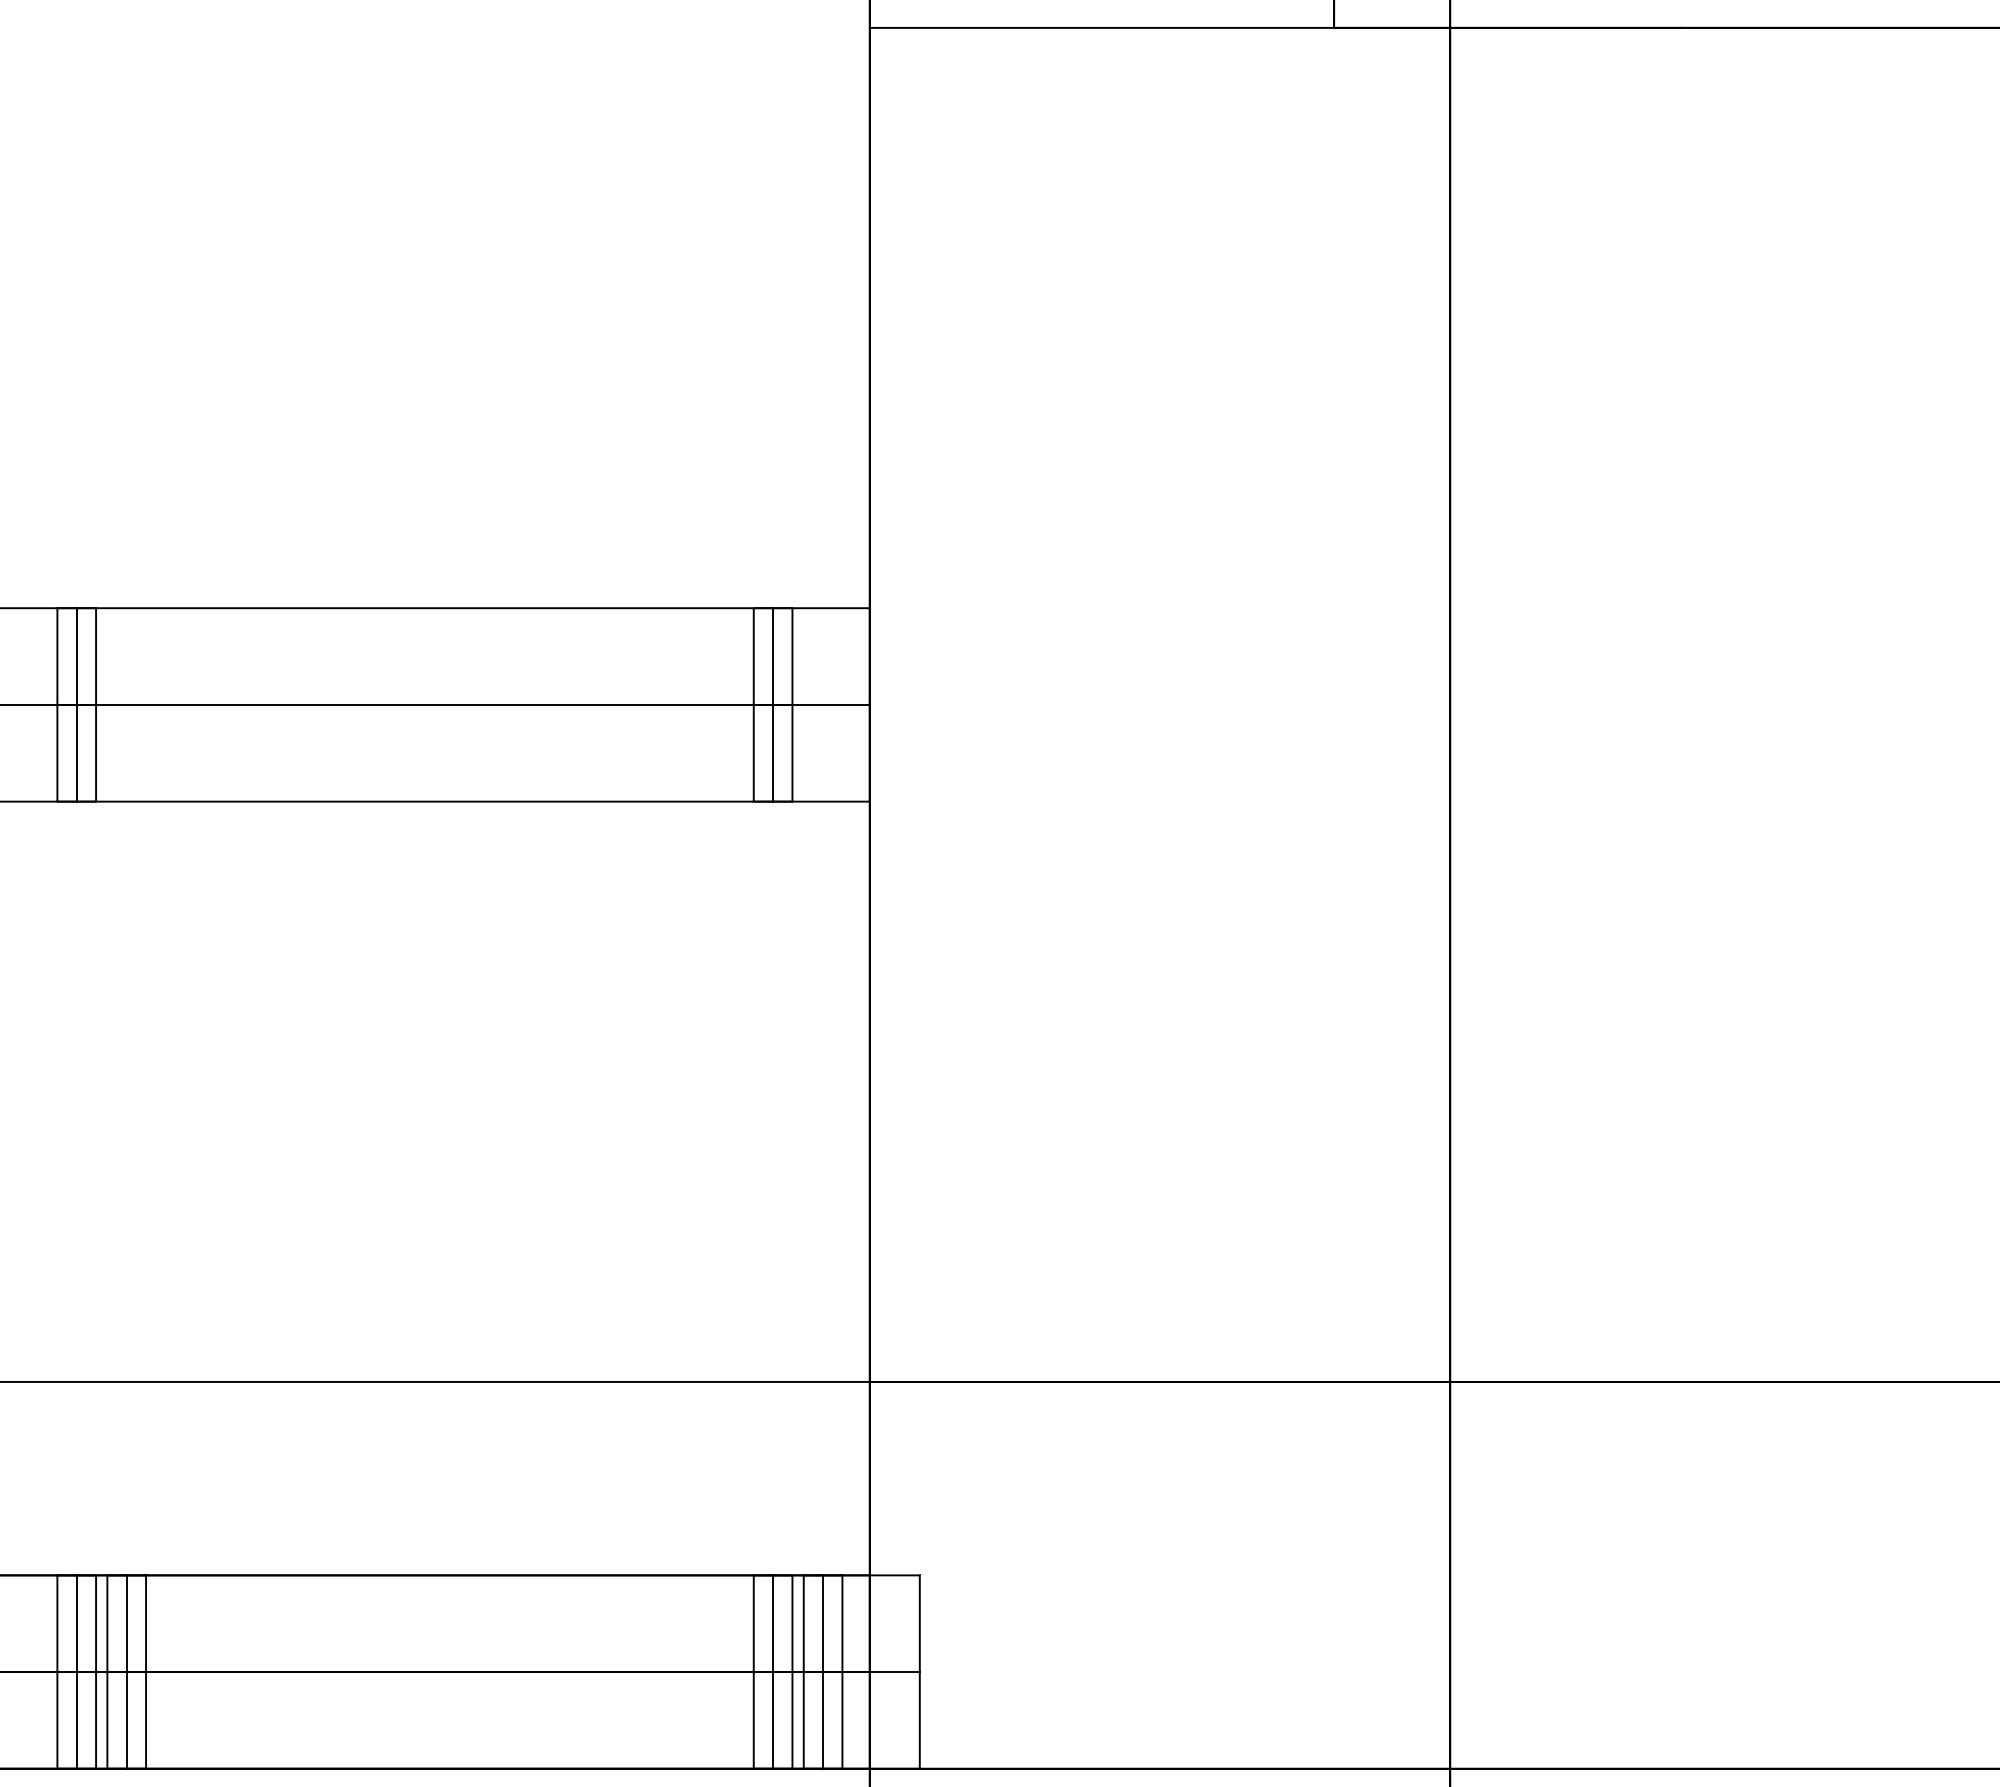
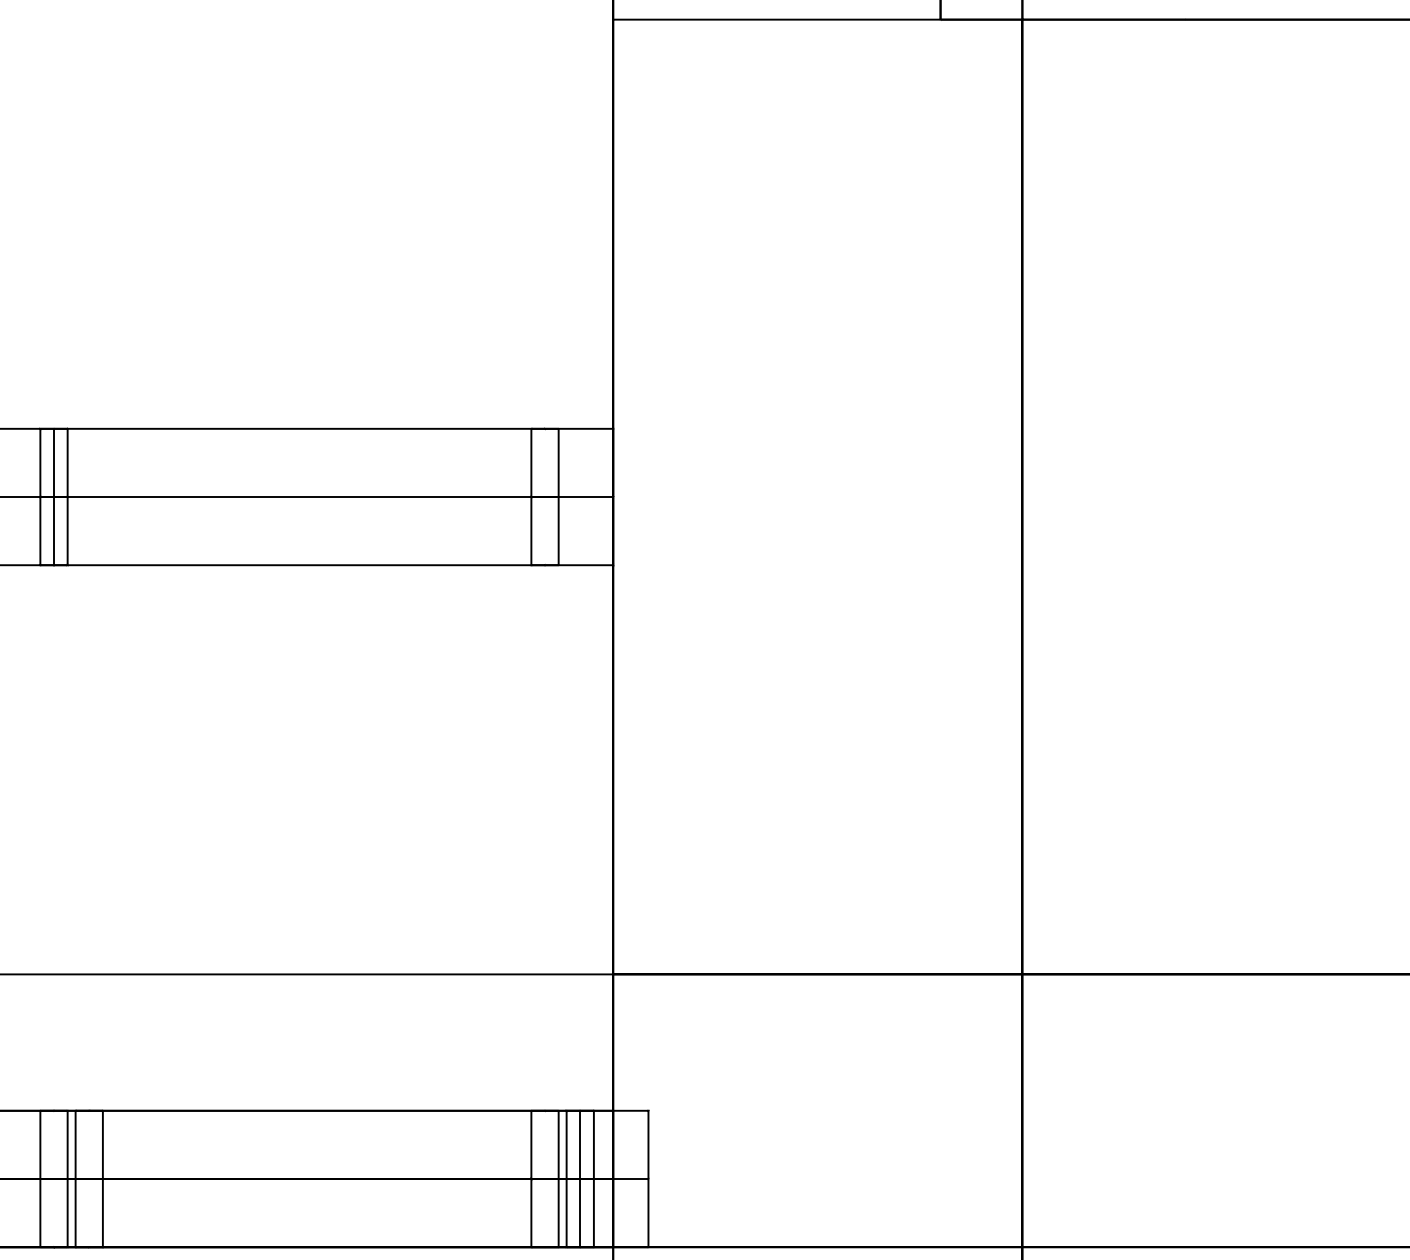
line: (773, 704) -> (545, 496), removed
line: (76, 1671) -> (53, 1178), removed
line: (126, 1671) -> (89, 1178), removed
line: (773, 1671) -> (545, 1178), removed

